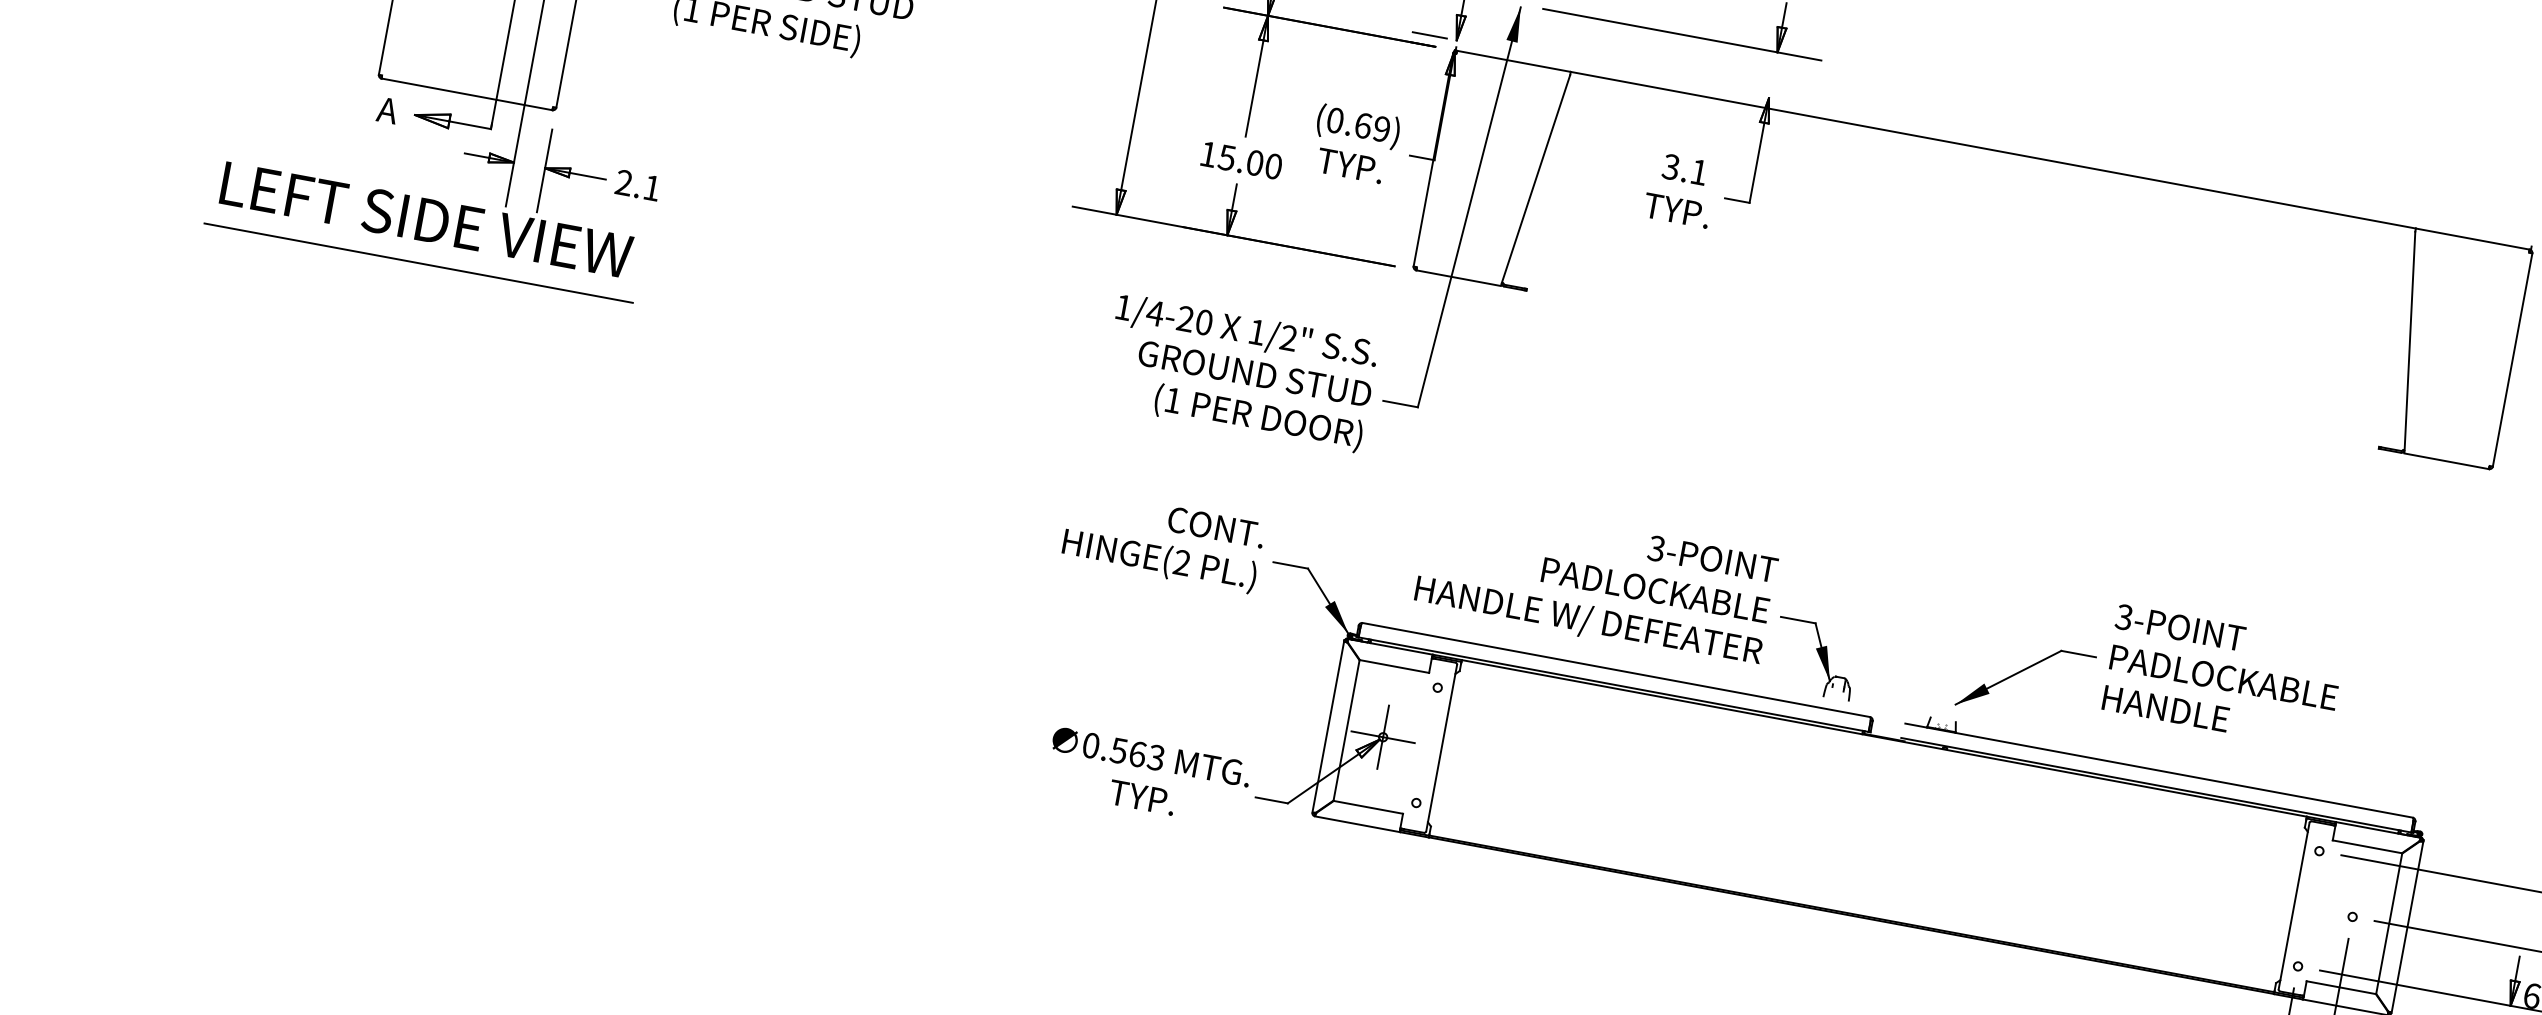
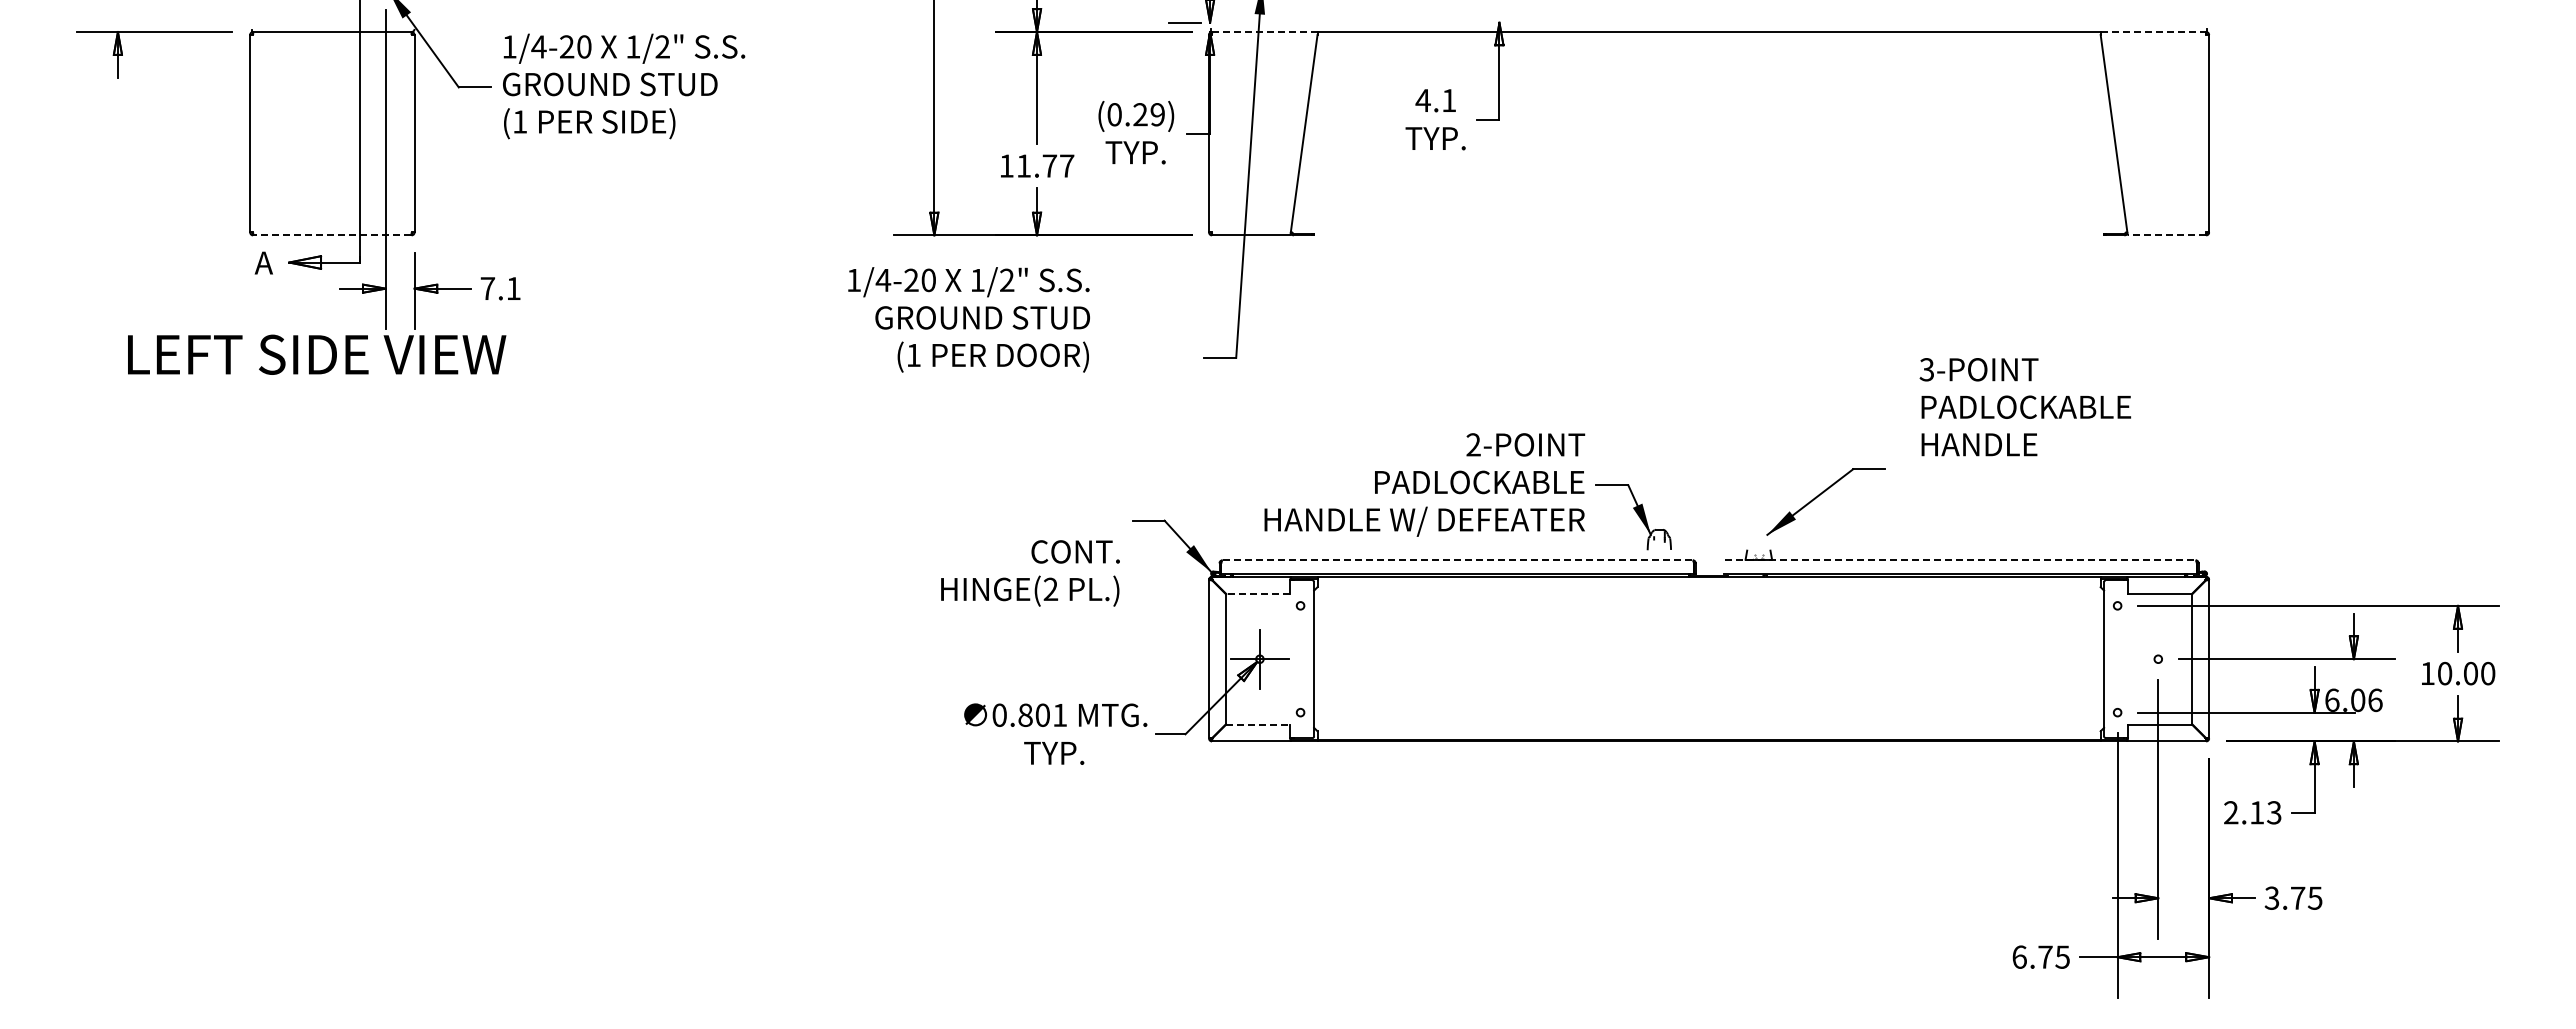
line: (1513, 61) -> (1264, 32), solid -> dashed
line: (467, 94) -> (332, 235), solid -> dashed
text: (1363, 125) -> (1140, 114), (0.69) -> (0.29)
text: (1250, 161) -> (1045, 165), 15.00 -> 11.77
text: (1670, 166) -> (1422, 100), 3.1 -> 4.1
text: (623, 181) -> (487, 287), 2.1 -> 7.1
line: (2472, 239) -> (2153, 32), solid -> dashed
line: (418, 262) -> (316, 394), removed
text: (1239, 372) -> (968, 319), moved
line: (2446, 461) -> (2166, 235), solid -> dashed
text: (1163, 541) -> (1030, 573), moved
text: (1656, 548) -> (1473, 444), 3-POINT -> 2-POINT
line: (1393, 665) -> (1257, 593), solid -> dashed
line: (1617, 670) -> (1458, 560), solid -> dashed
text: (2223, 677) -> (2025, 407), moved
text: (1137, 753) -> (1042, 714), 0.563 -> 0.801
line: (2160, 771) -> (1961, 560), solid -> dashed
line: (1368, 807) -> (1258, 724), solid -> dashed

